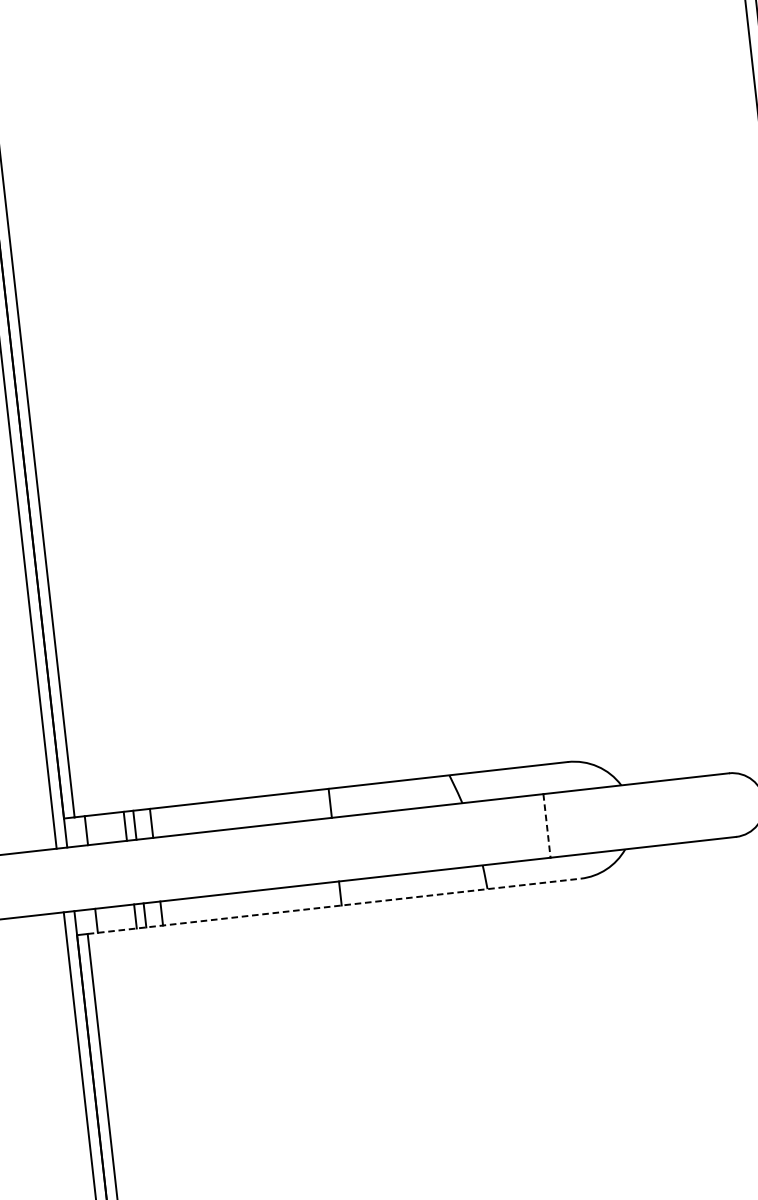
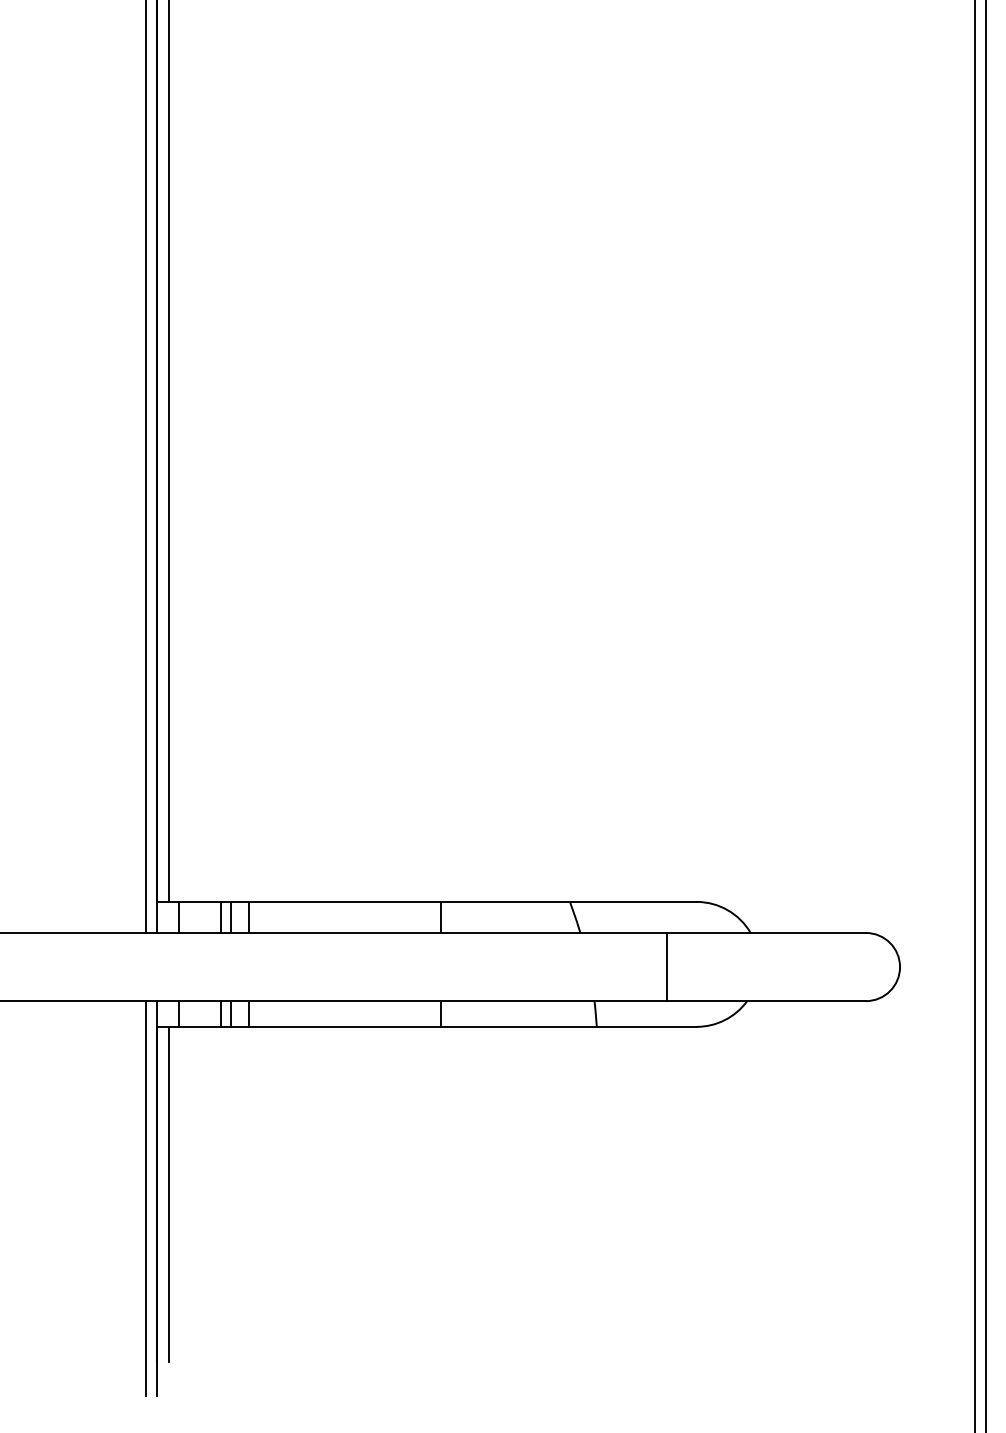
line: (547, 826) -> (667, 967), dashed -> solid
line: (335, 905) -> (433, 1026), dashed -> solid

